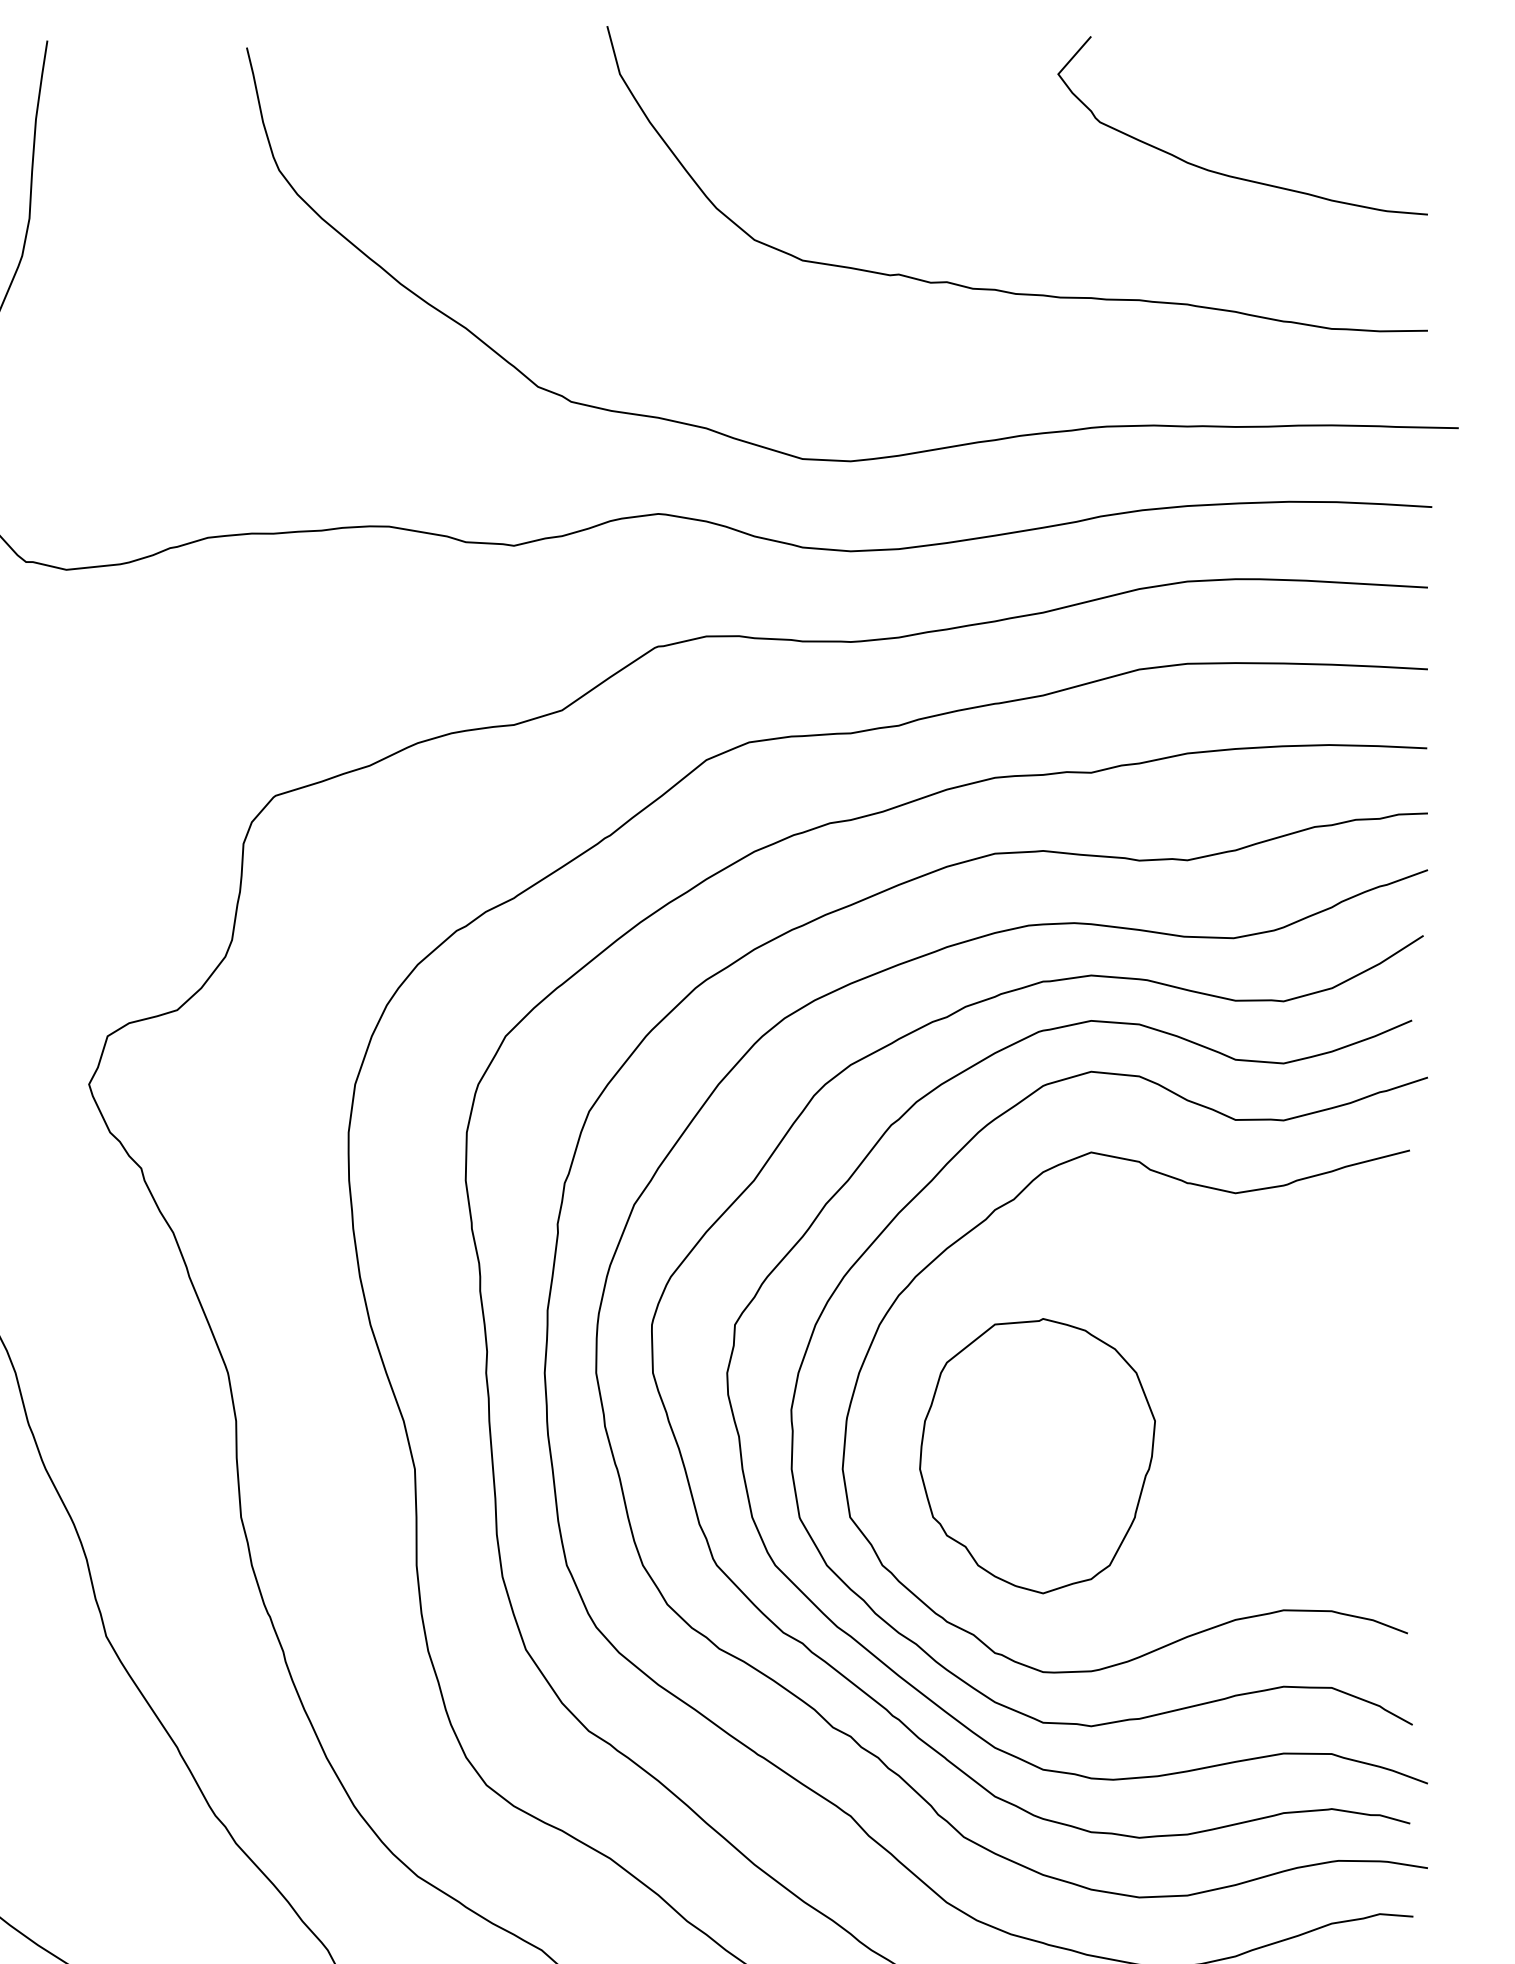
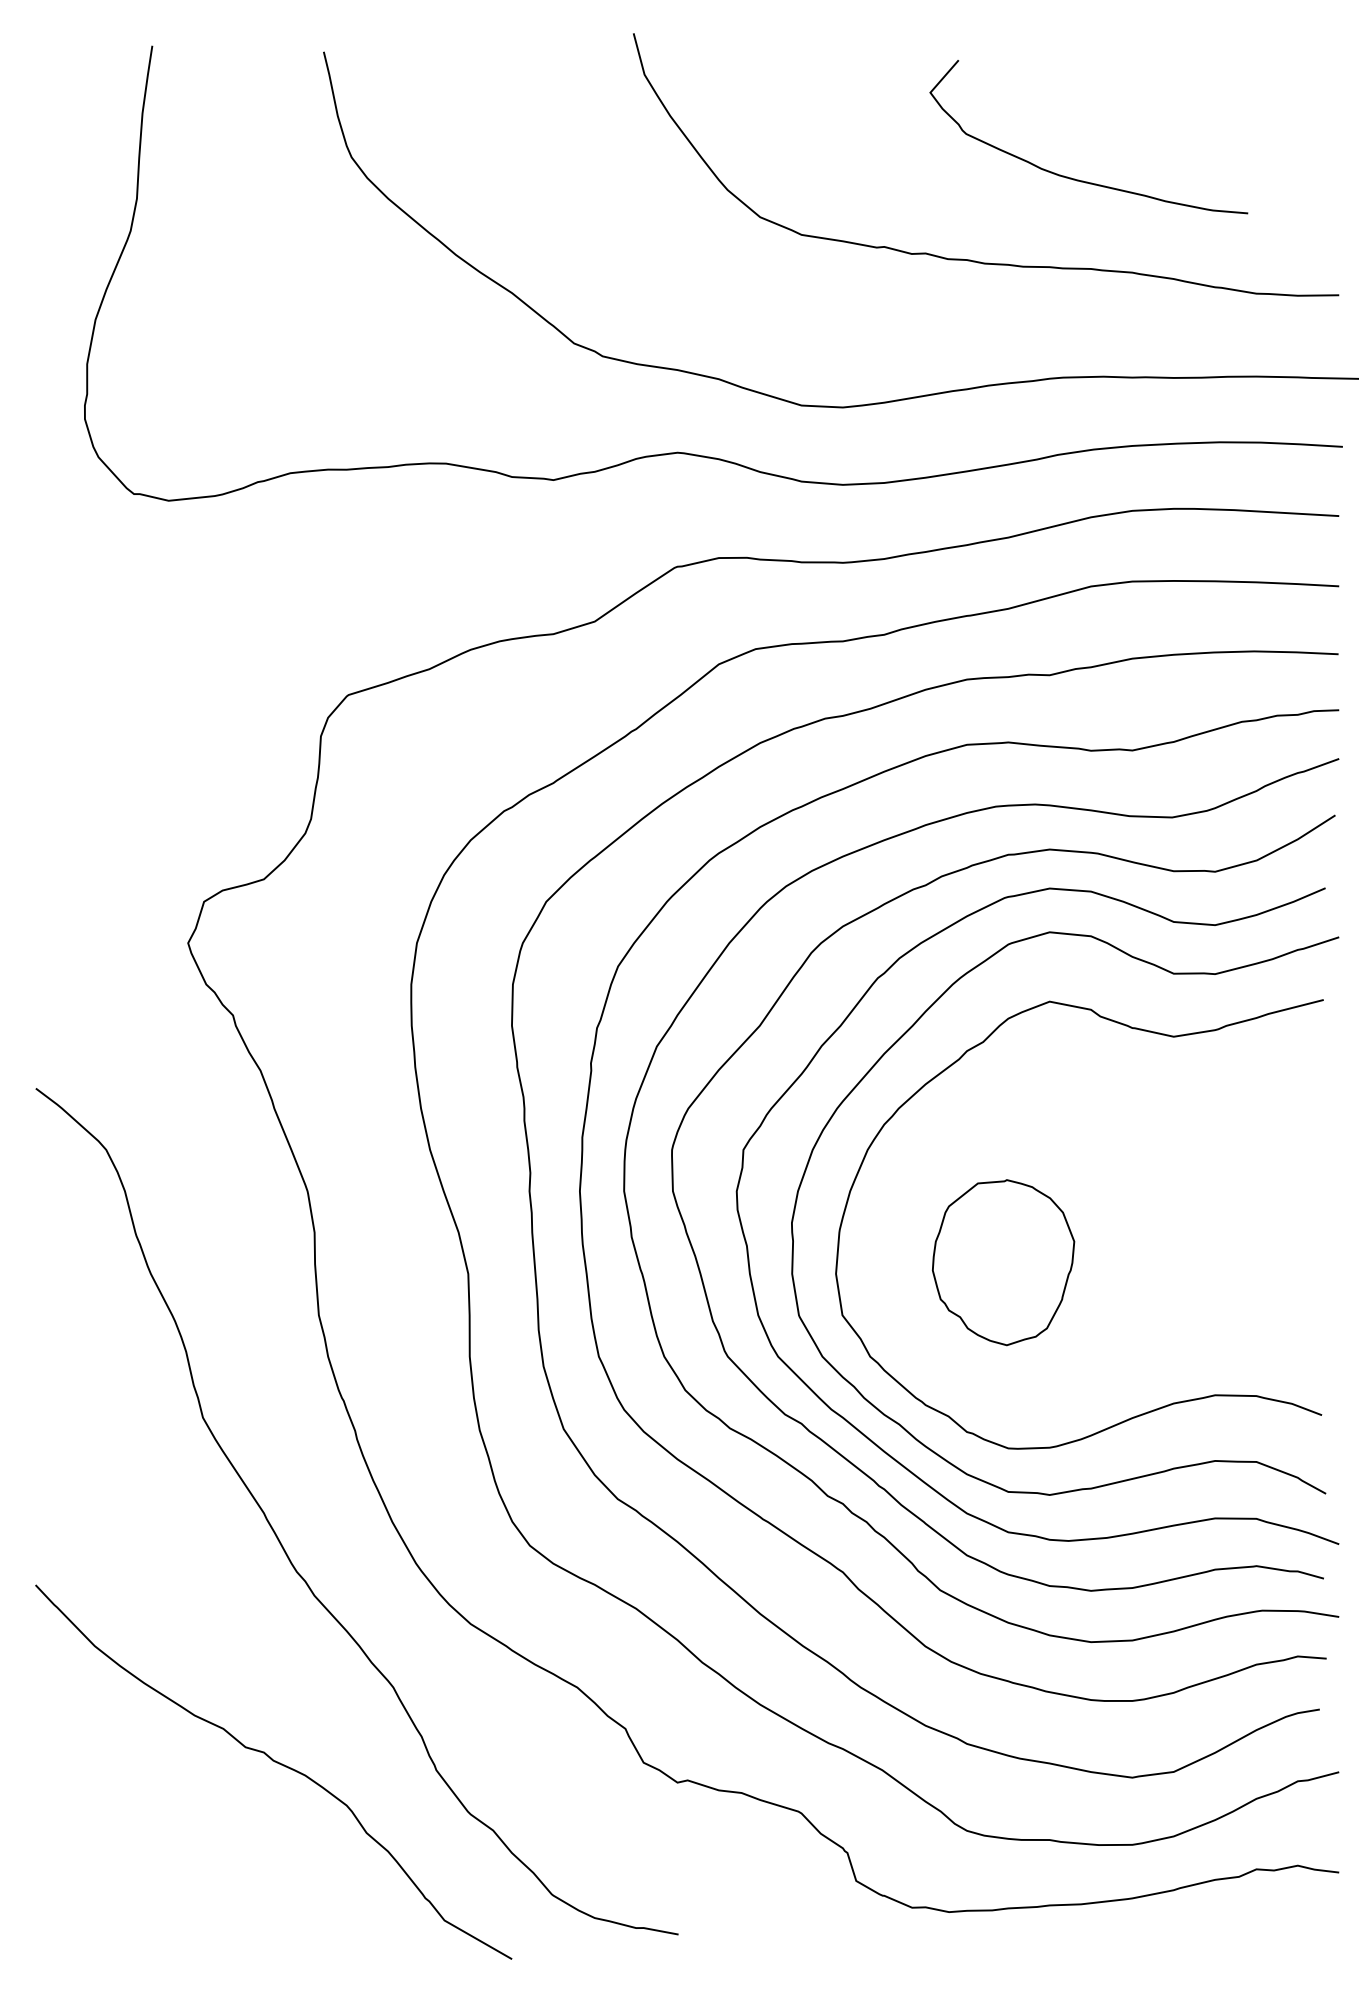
curve: (1227, 174) -> (1075, 178), moved
part: (1037, 1455) -> (1003, 1262), size x0.7

